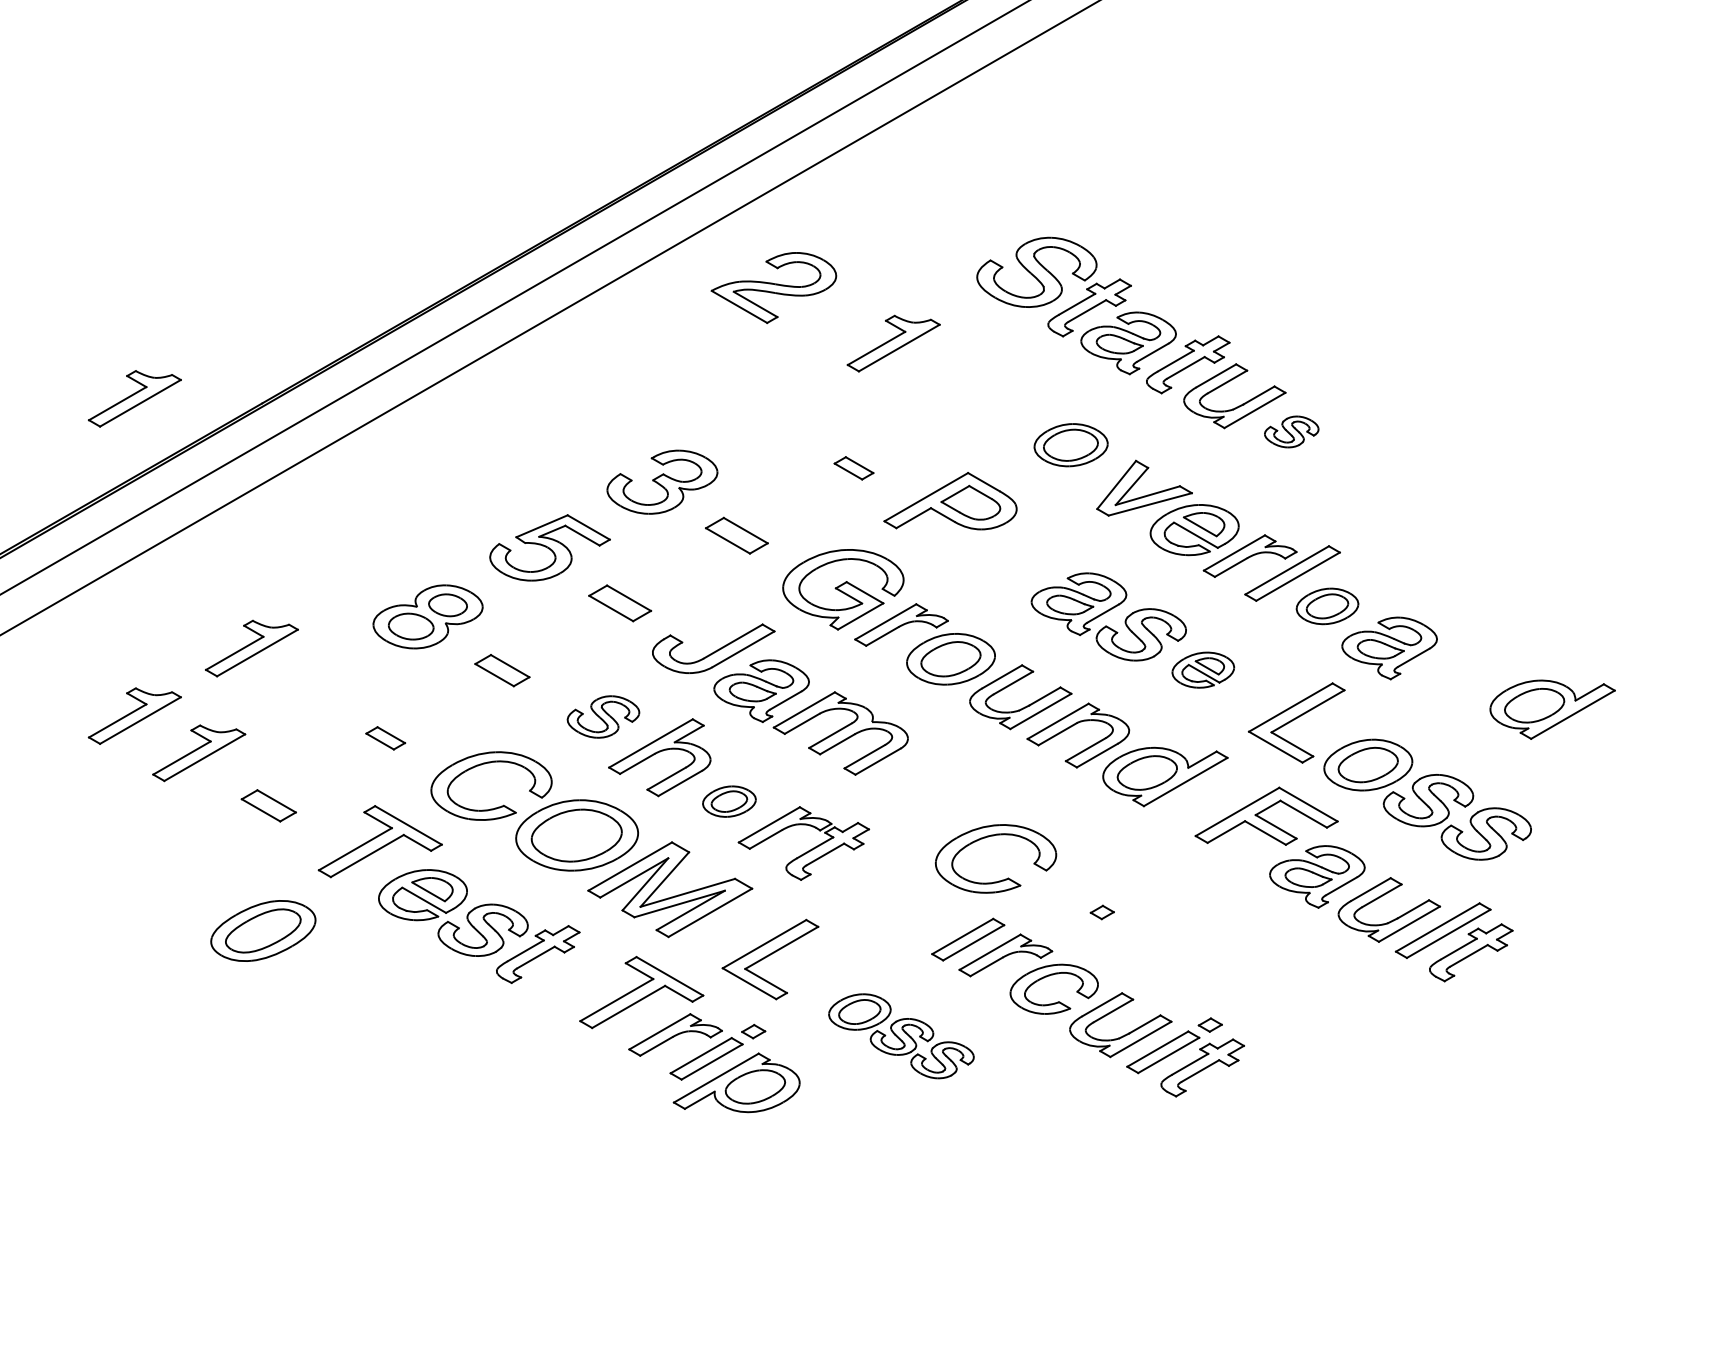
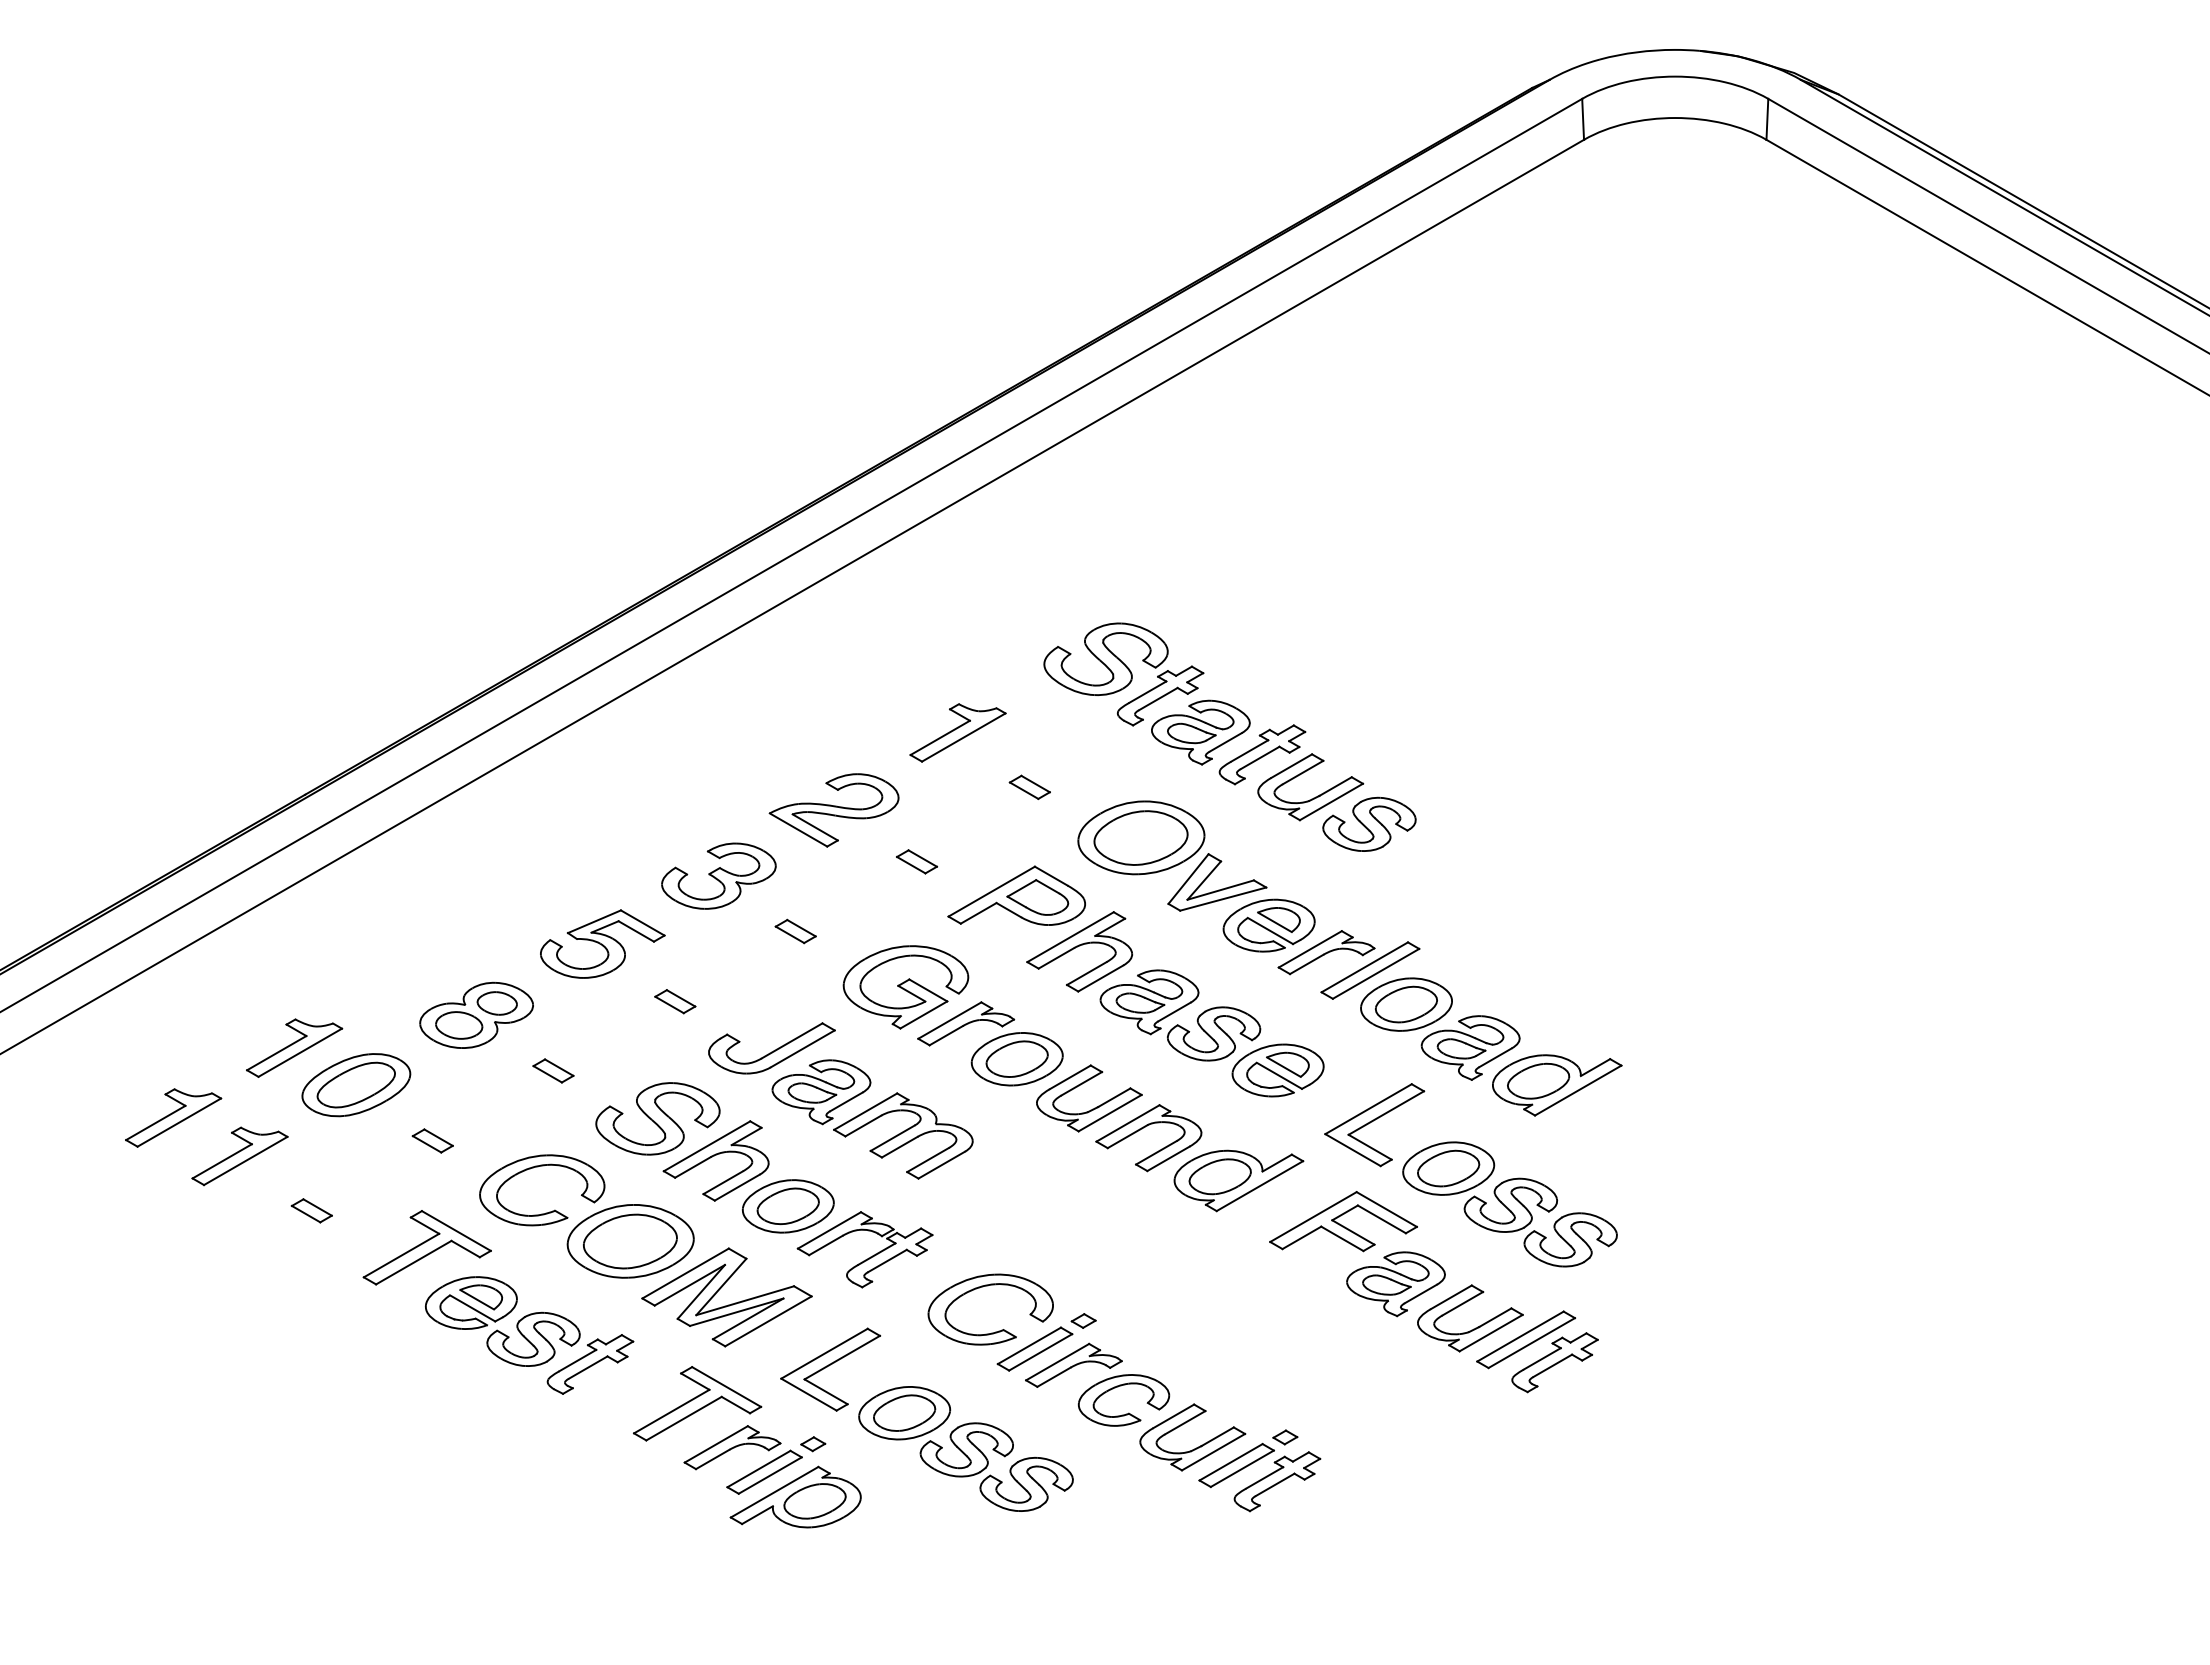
part: (773, 288) -> (833, 810), moved
part: (962, 395) -> (1029, 786), added
part: (134, 398) -> (173, 789), removed
part: (1291, 431) -> (1369, 823), size x1.67
part: (1071, 444) -> (1141, 837), size x1.67
part: (736, 535) -> (795, 931), size x0.62
part: (1011, 555) -> (1079, 951), added
part: (620, 603) -> (675, 1001), size x0.62
part: (1327, 606) -> (1406, 1004), size x1.43
part: (502, 670) -> (553, 1070), size x0.71
part: (1202, 670) -> (1277, 1070), size x1.43
part: (1552, 709) -> (1557, 1085), moved
part: (603, 716) -> (657, 1118), size x1.67
part: (728, 801) -> (787, 1206), size x1.67
part: (268, 805) -> (311, 1210), size x0.71
part: (1003, 879) -> (998, 1330), moved
part: (1102, 911) -> (1083, 1320), moved
part: (263, 931) -> (356, 1085), moved
part: (900, 1035) -> (965, 1448), size x1.43

